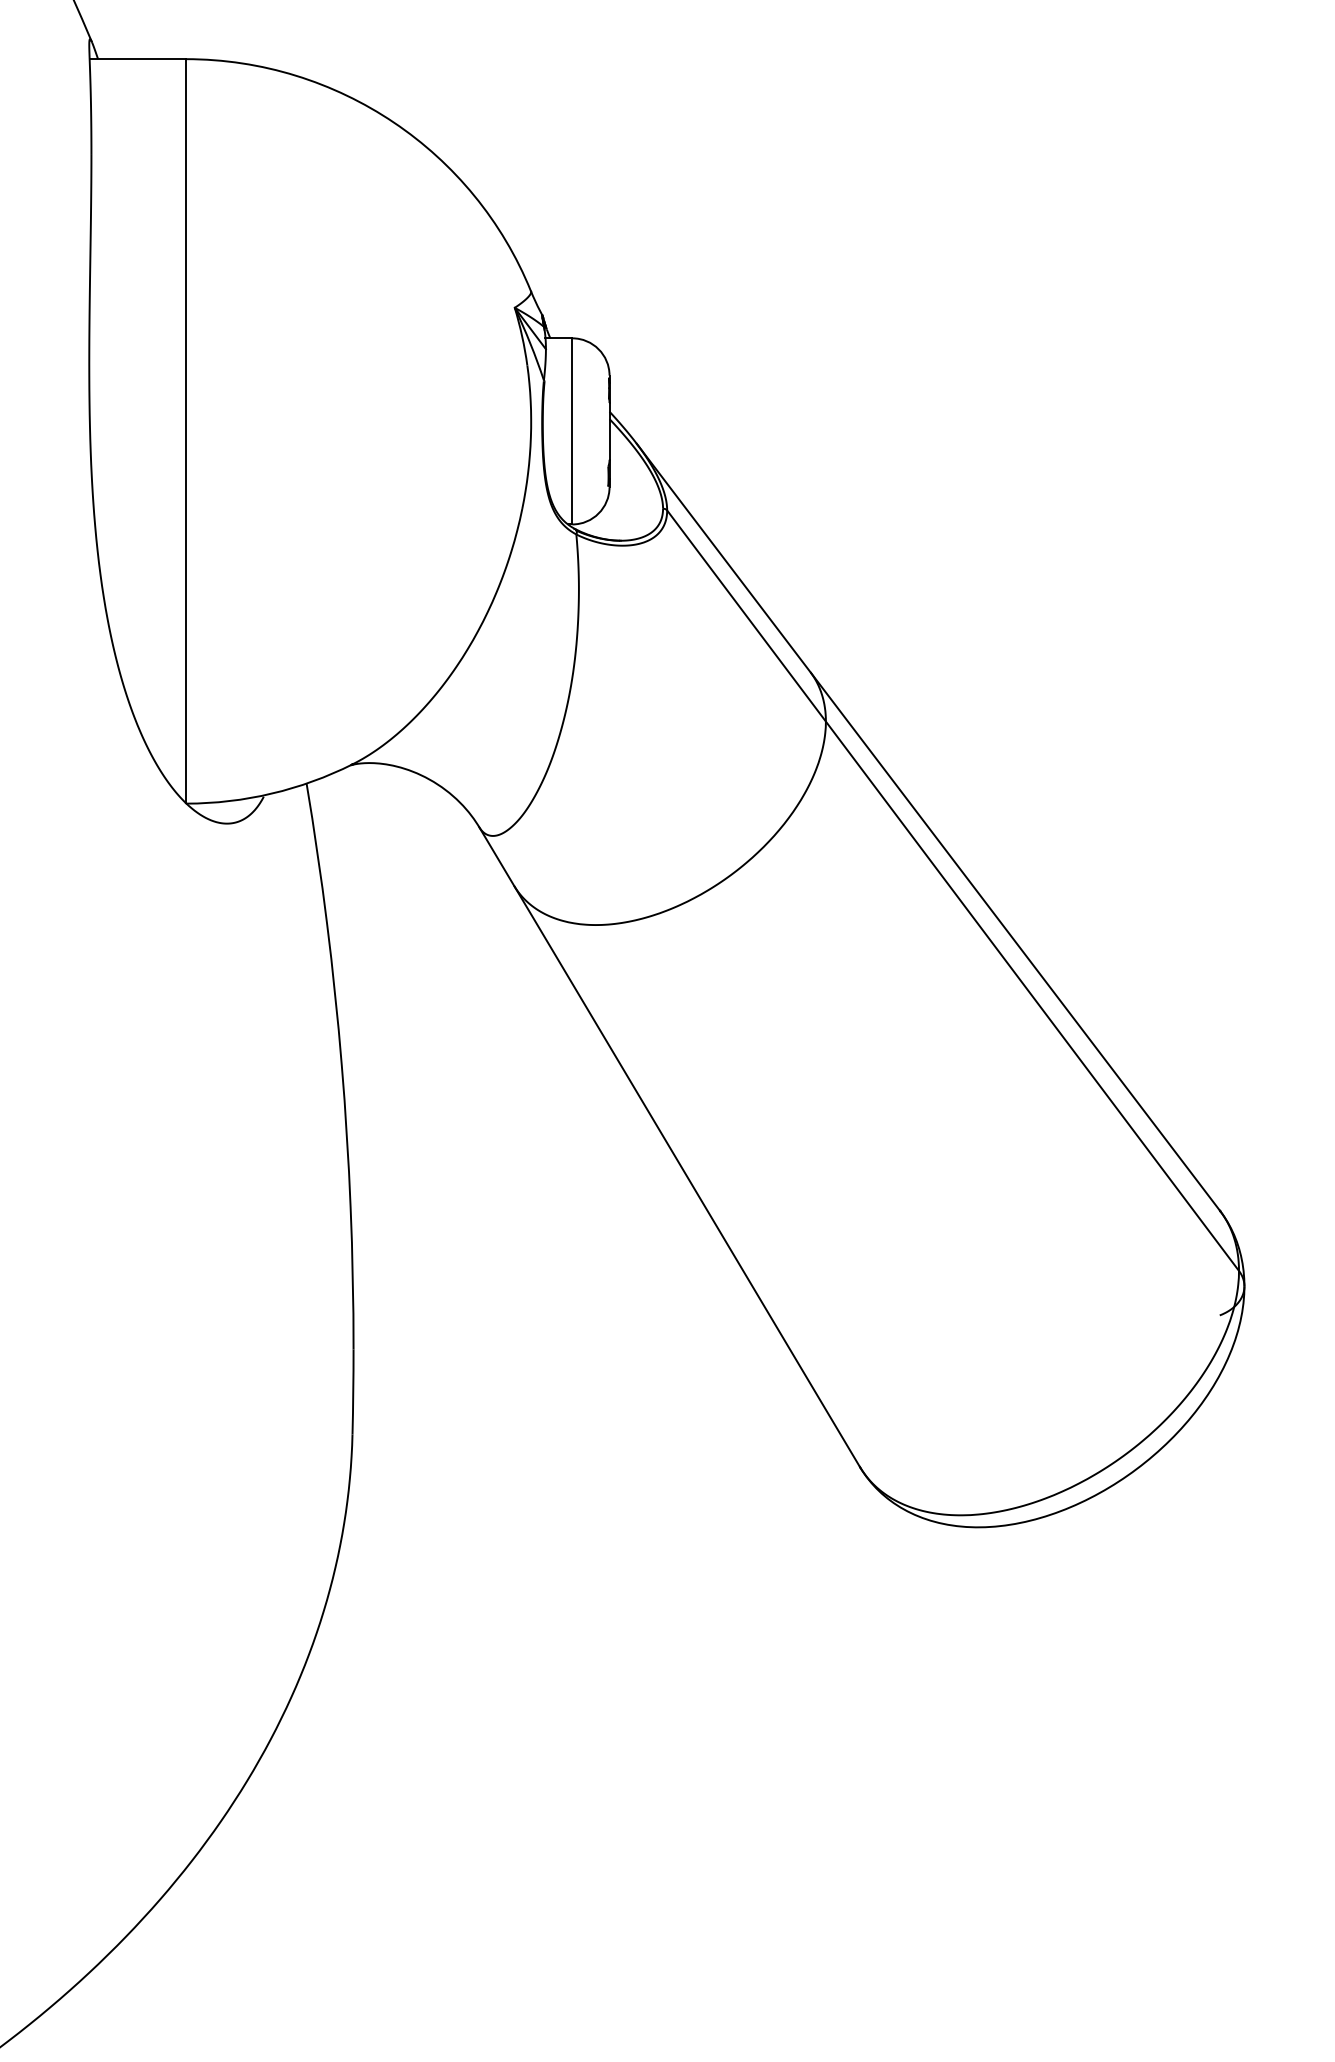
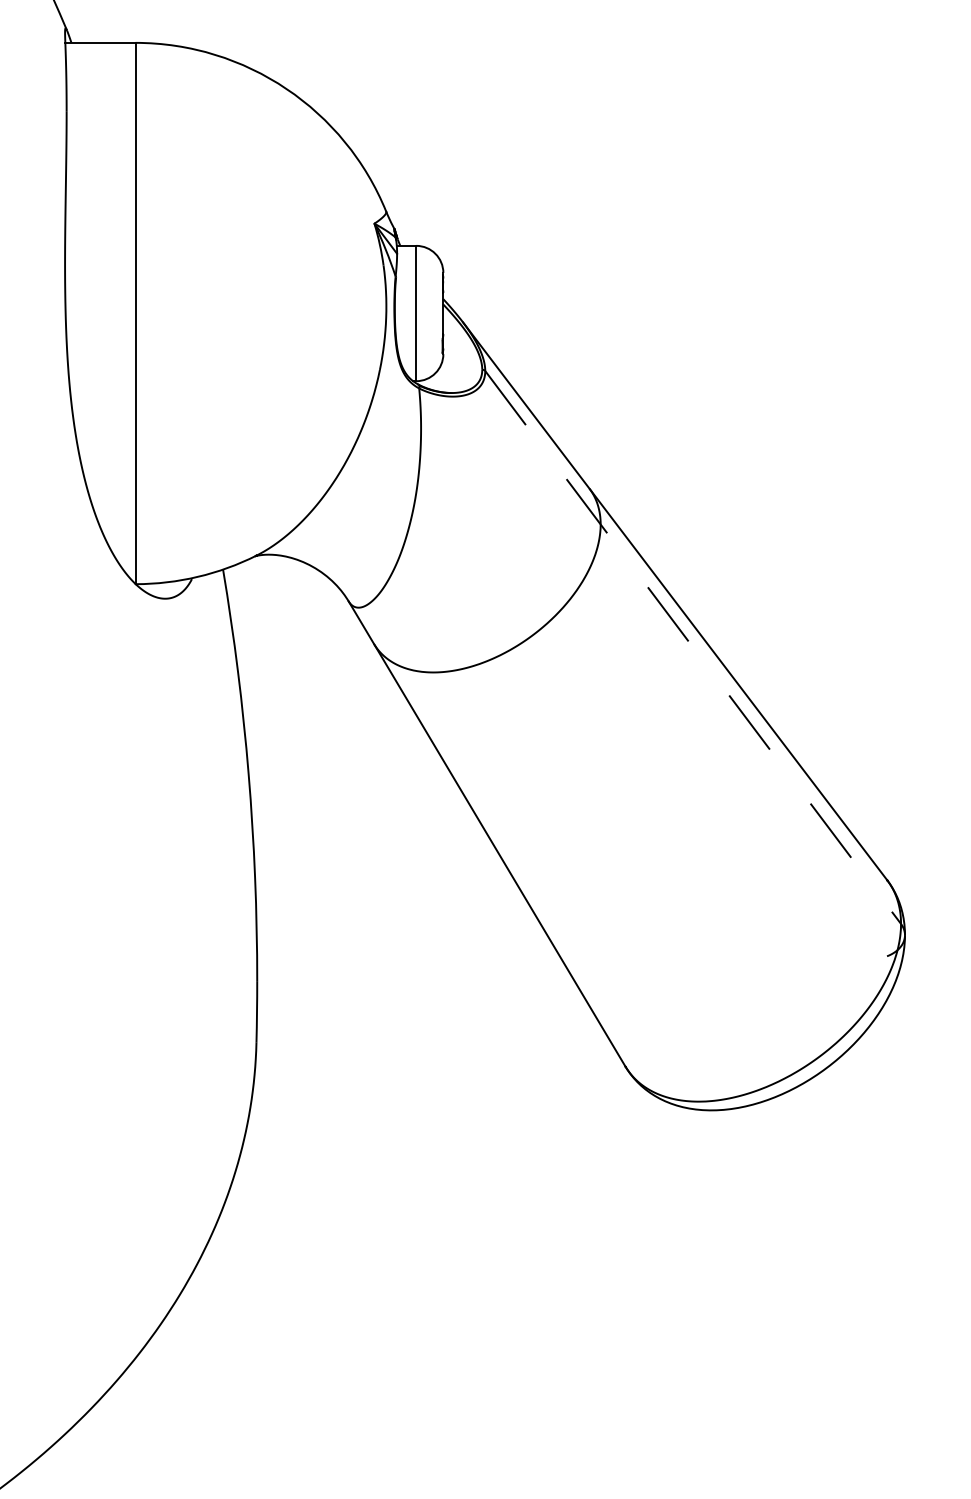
line: (953, 890) -> (693, 647), solid -> dashed

